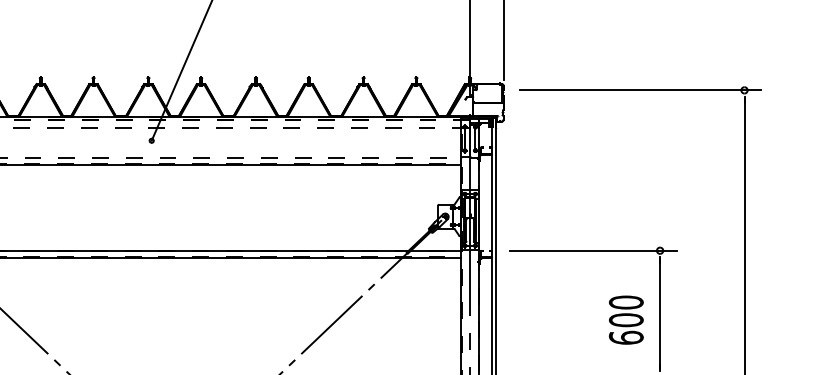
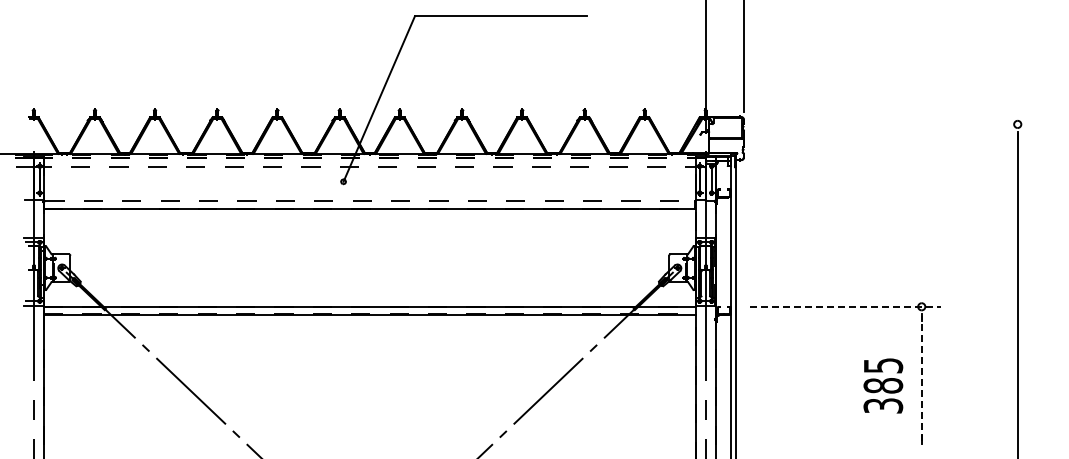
line: (640, 90) -> (899, 124), removed
line: (593, 250) -> (846, 306), solid -> dashed
line: (659, 313) -> (921, 378), solid -> dashed
text: (626, 319) -> (883, 385), 600 -> 385

